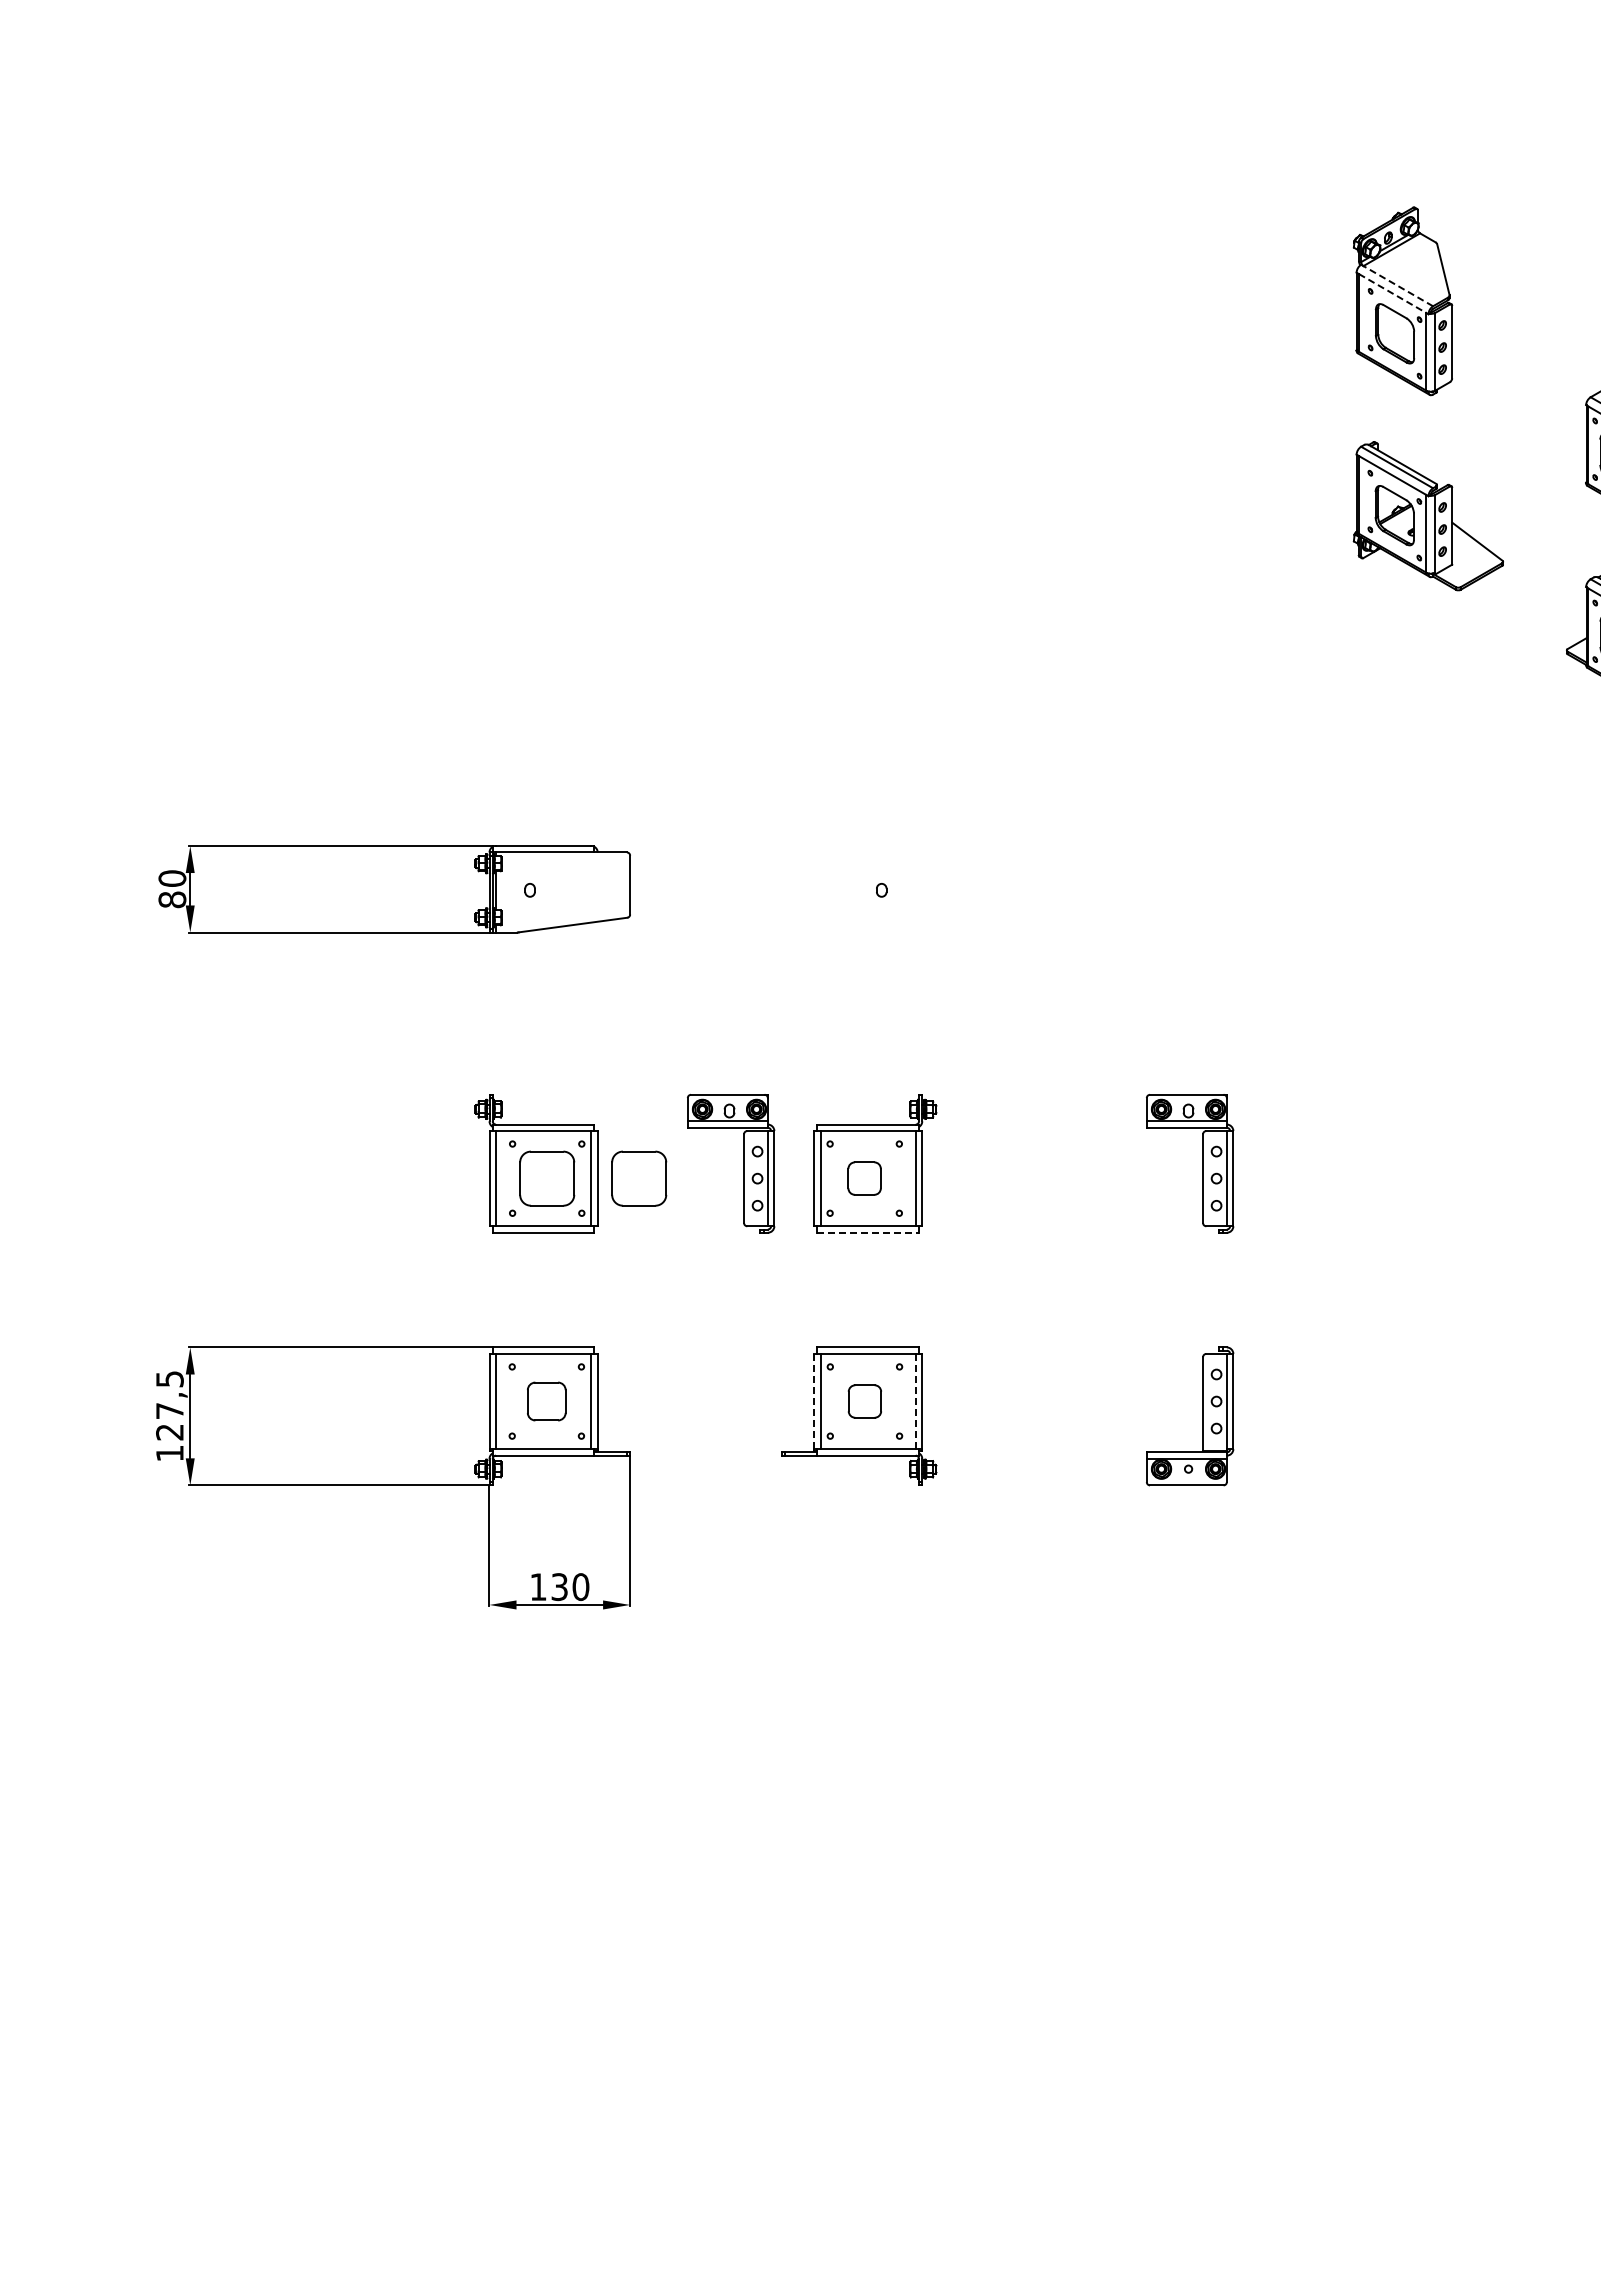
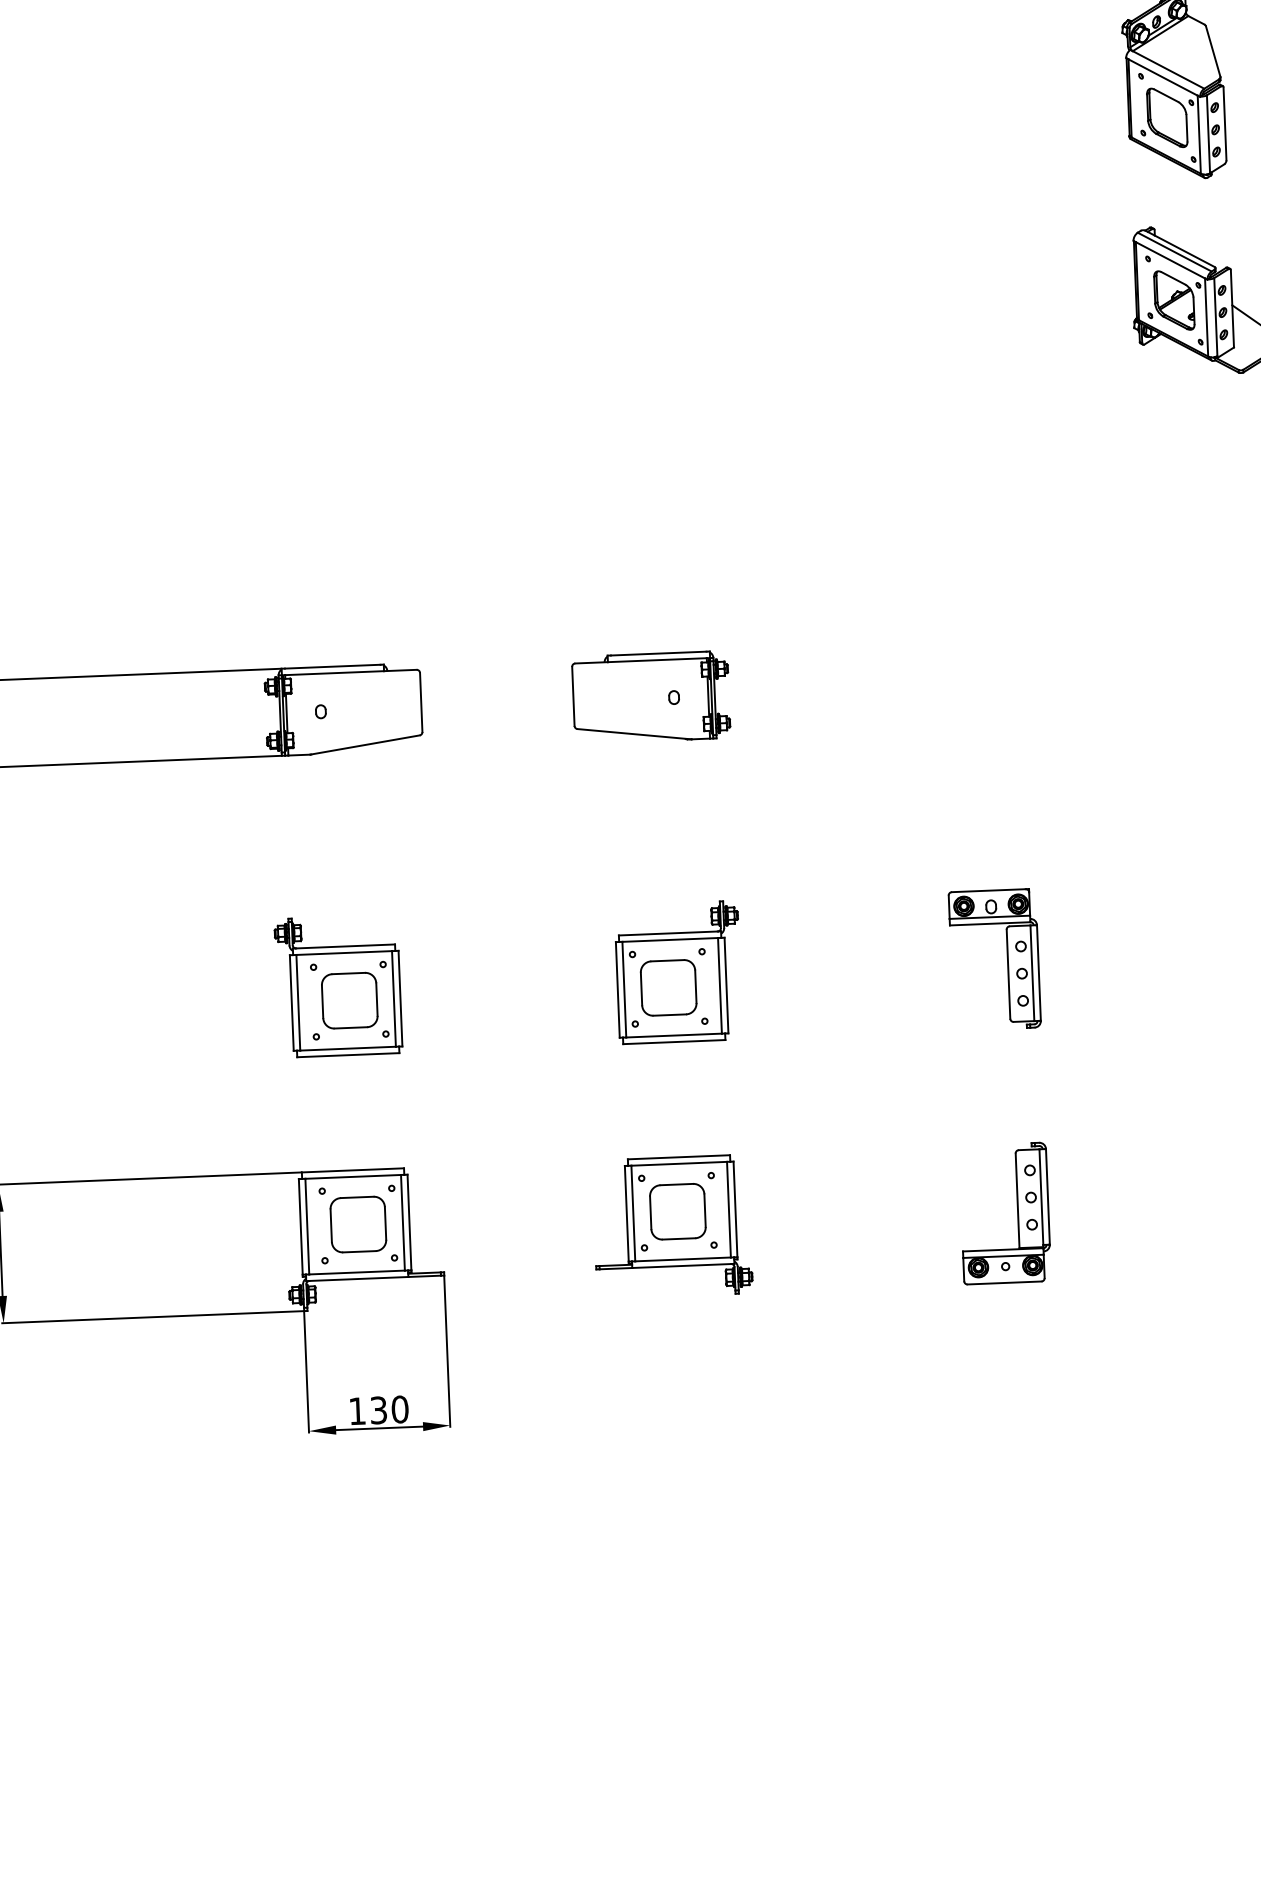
line: (1397, 285) -> (1167, 69), dashed -> solid
line: (1392, 293) -> (1163, 77), dashed -> solid
part: (858, 889) -> (650, 697), added
part: (743, 1163) -> (546, 977), removed
part: (639, 1178) -> (442, 996), removed
part: (864, 1178) -> (668, 987), size x1.67
line: (868, 1232) -> (674, 1041), dashed -> solid
part: (546, 1401) -> (358, 1224), size x1.43
line: (814, 1401) -> (627, 1213), dashed -> solid
part: (864, 1401) -> (677, 1211), size x1.67
line: (915, 1401) -> (728, 1209), dashed -> solid

